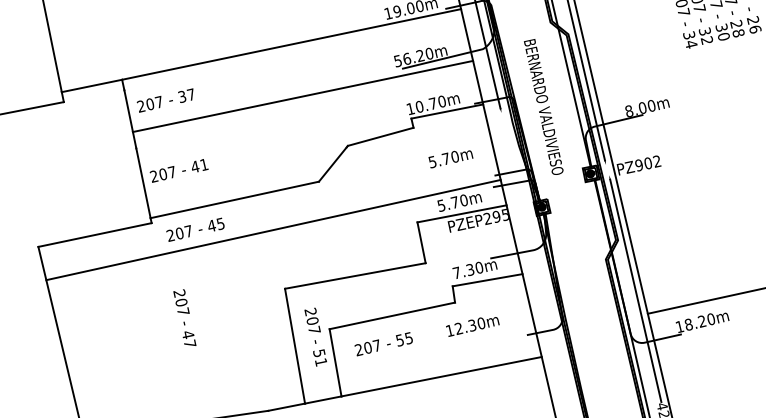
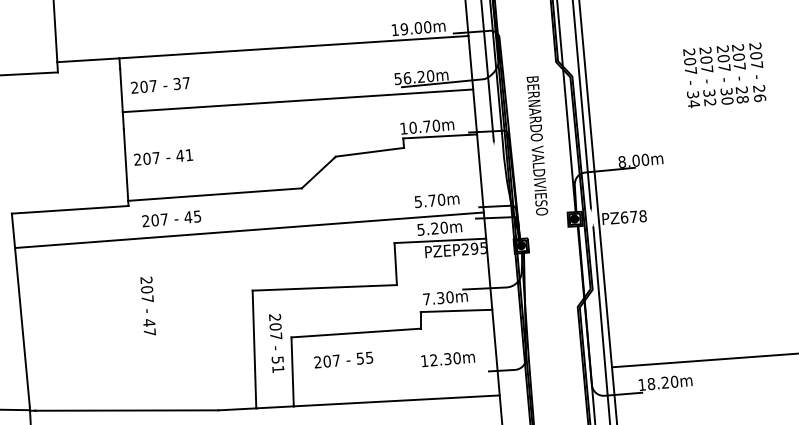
text: (451, 158) -> (437, 200), moved
text: (647, 163) -> (633, 216), PZ902 -> PZ678
text: (454, 202) -> (434, 228), 5.70m -> 5.20m
text: (473, 325) -> (448, 359), moved

